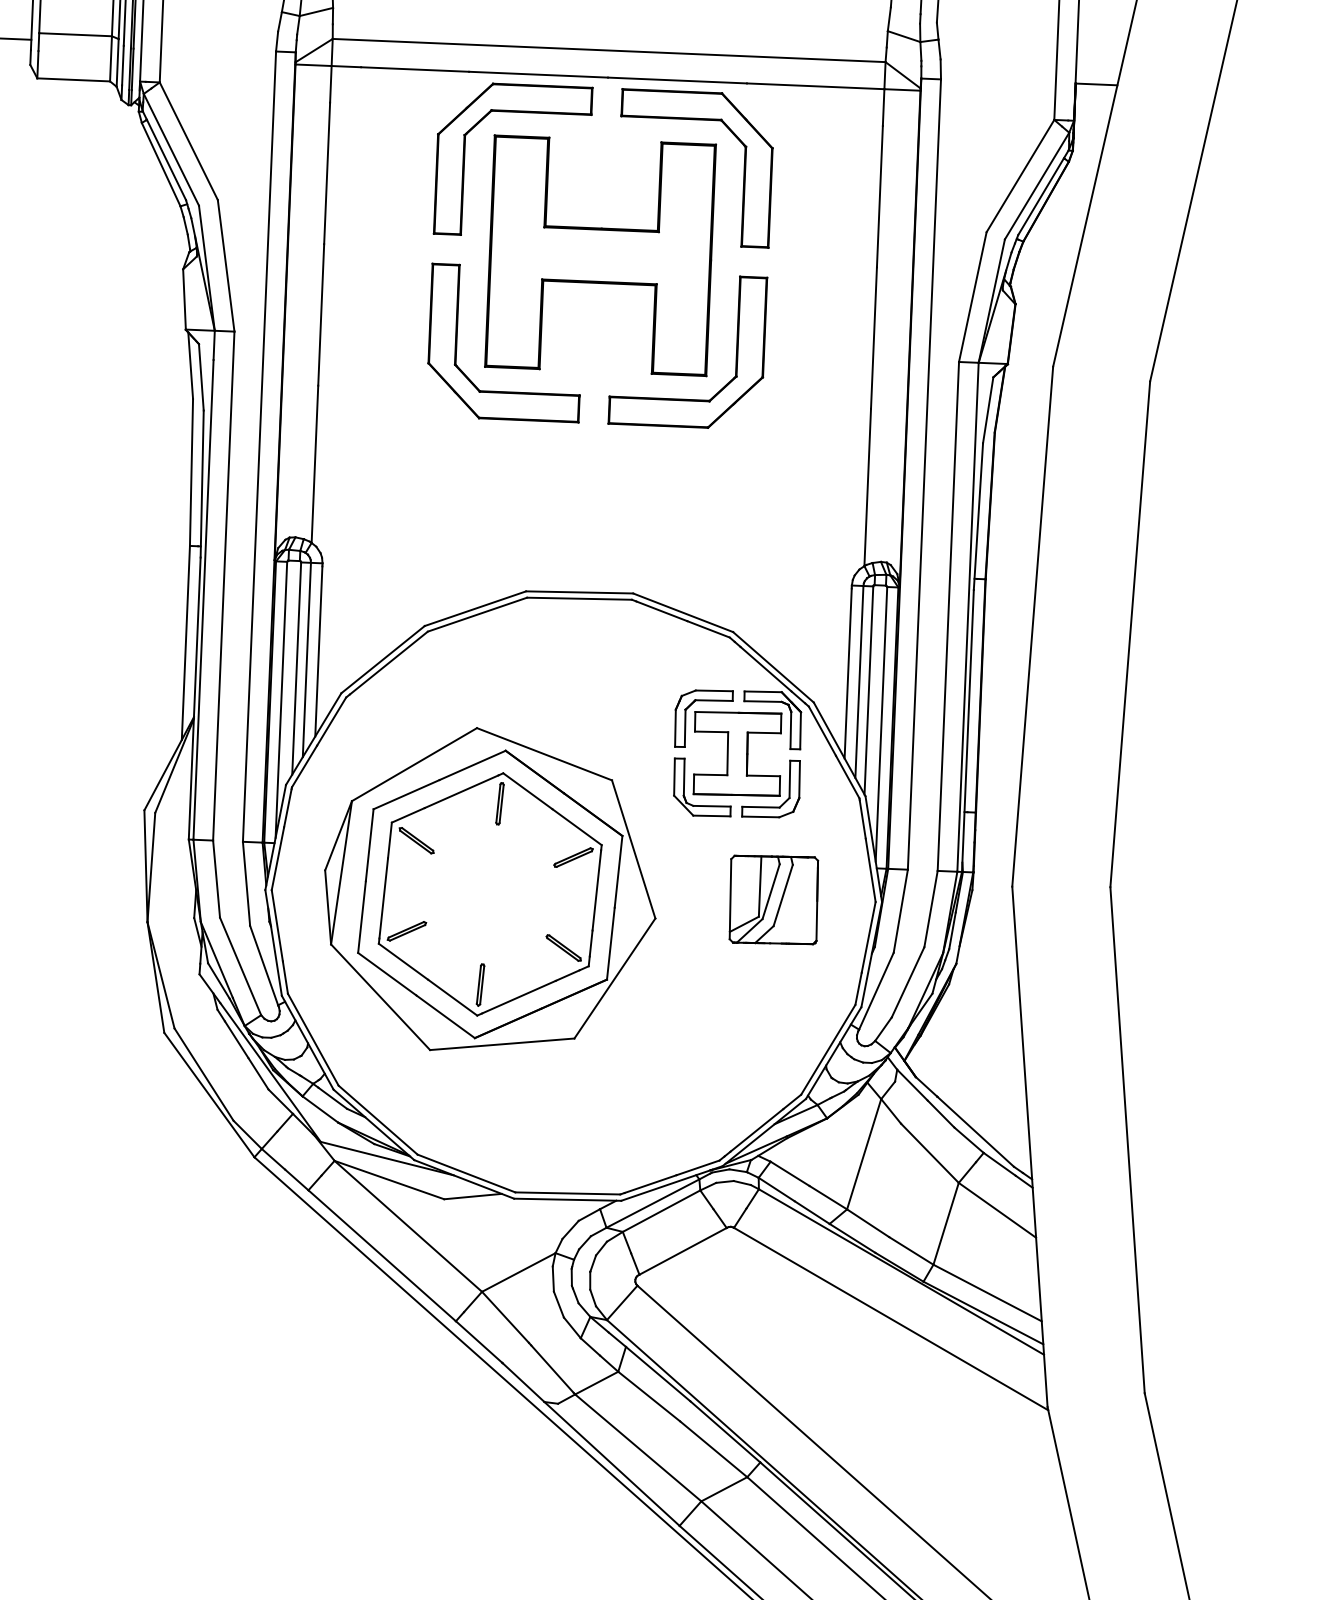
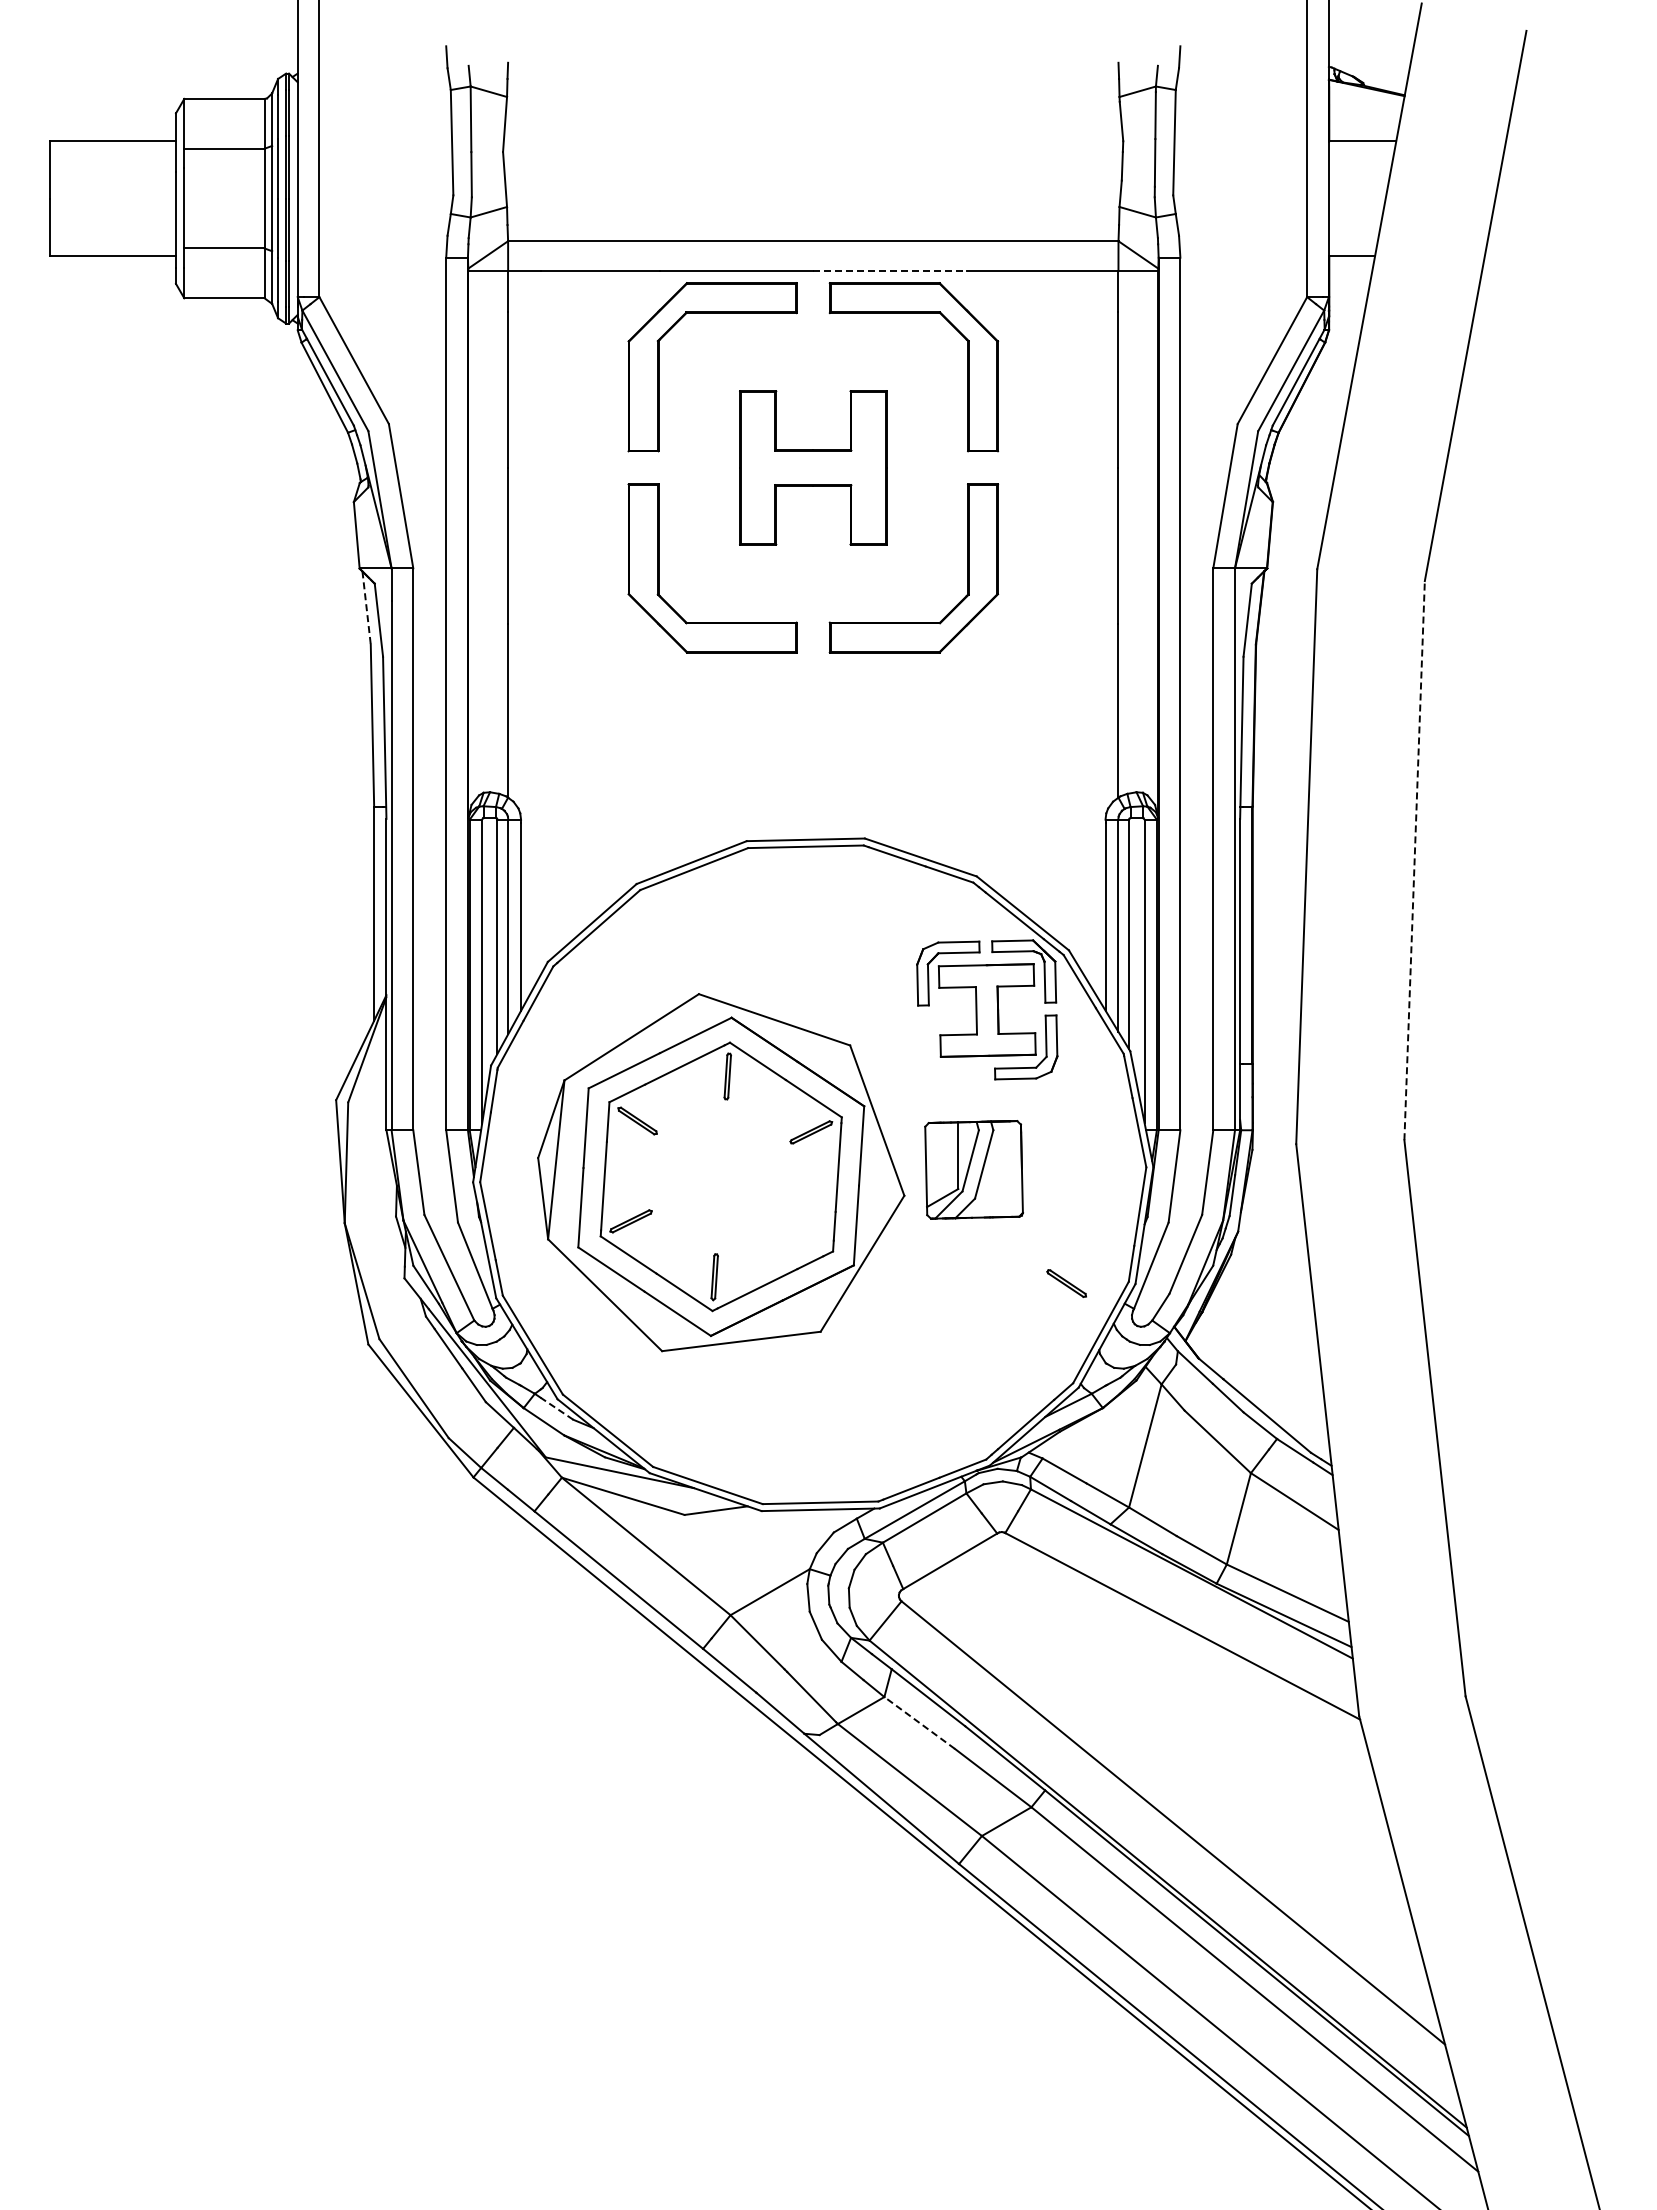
line: (677, 80) -> (890, 271), solid -> dashed
part: (600, 255) -> (813, 467), size x0.6
line: (190, 365) -> (366, 607), solid -> dashed
line: (1130, 634) -> (1414, 860), solid -> dashed
part: (702, 805) -> (950, 1068), removed
part: (773, 899) -> (973, 1169), moved
part: (563, 948) -> (1066, 1283), moved
line: (333, 1098) -> (557, 1408), solid -> dashed
line: (649, 1396) -> (919, 1722), solid -> dashed

